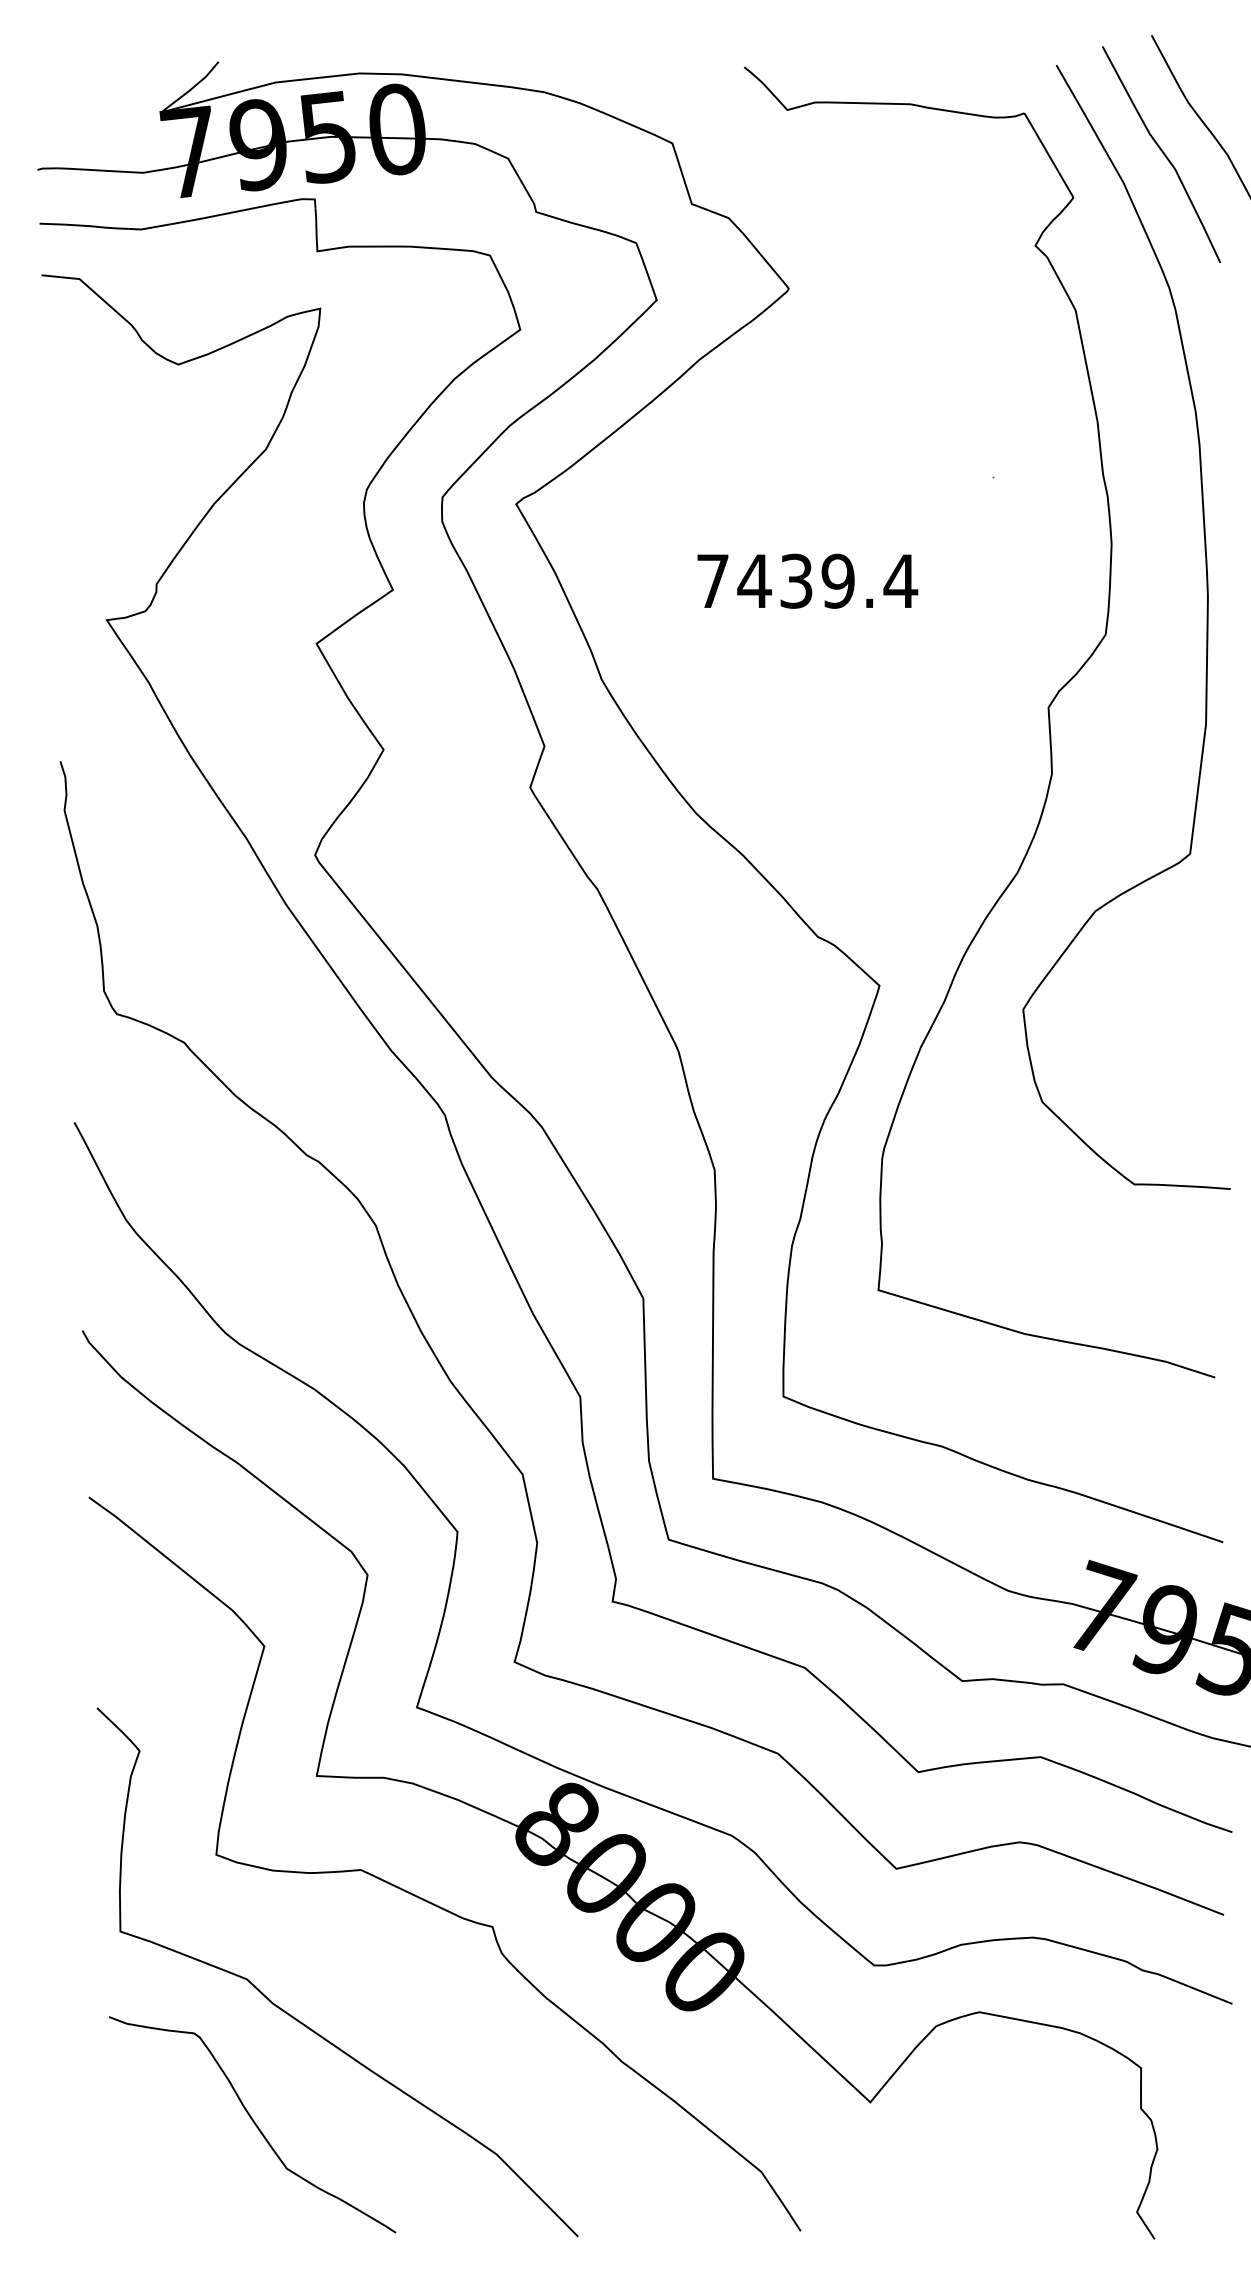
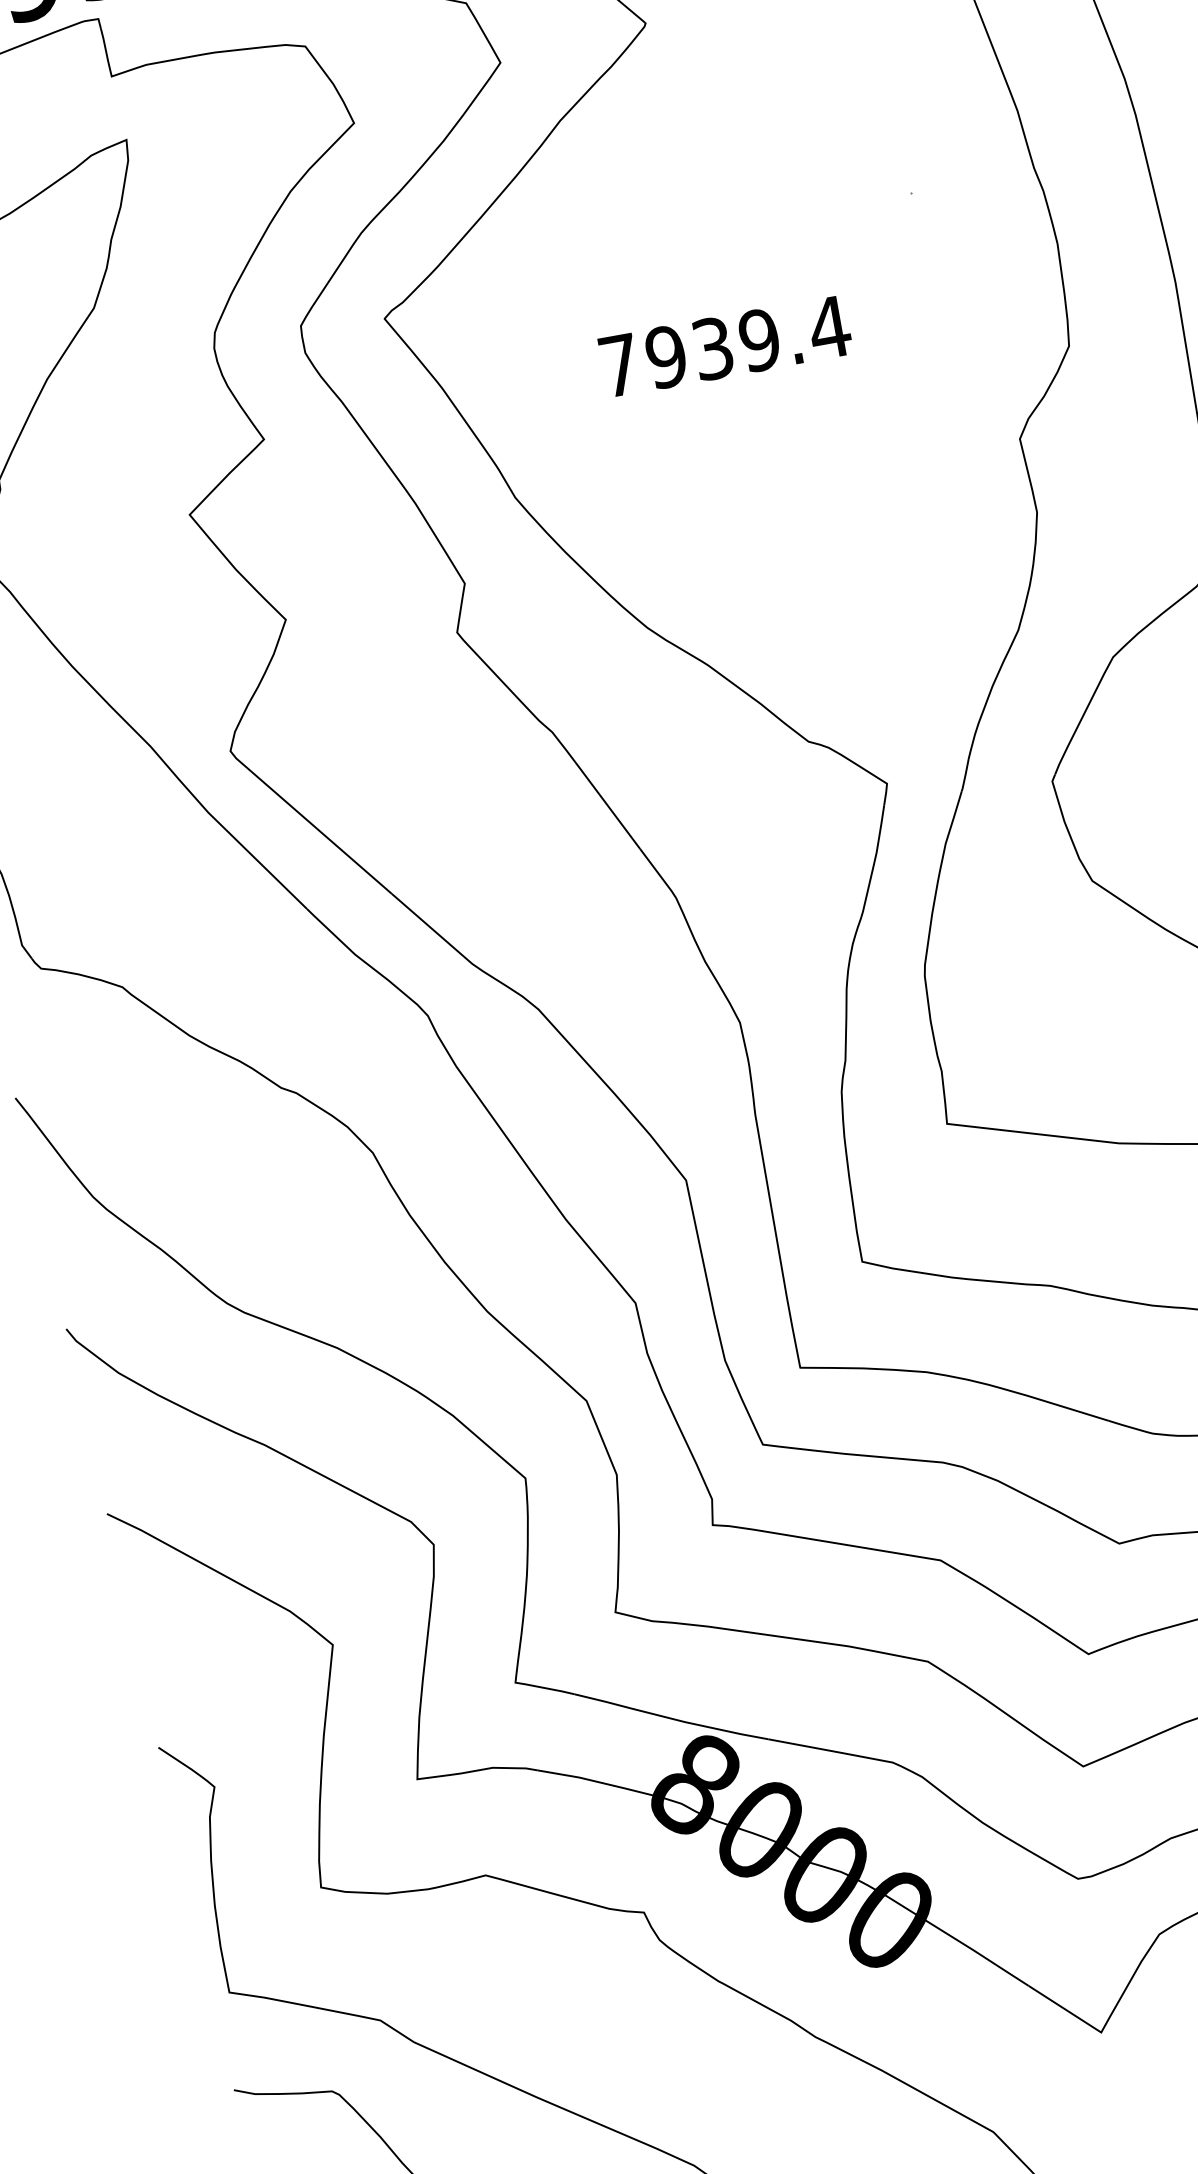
text: (754, 580) -> (666, 356), 7439.4 -> 7939.4

